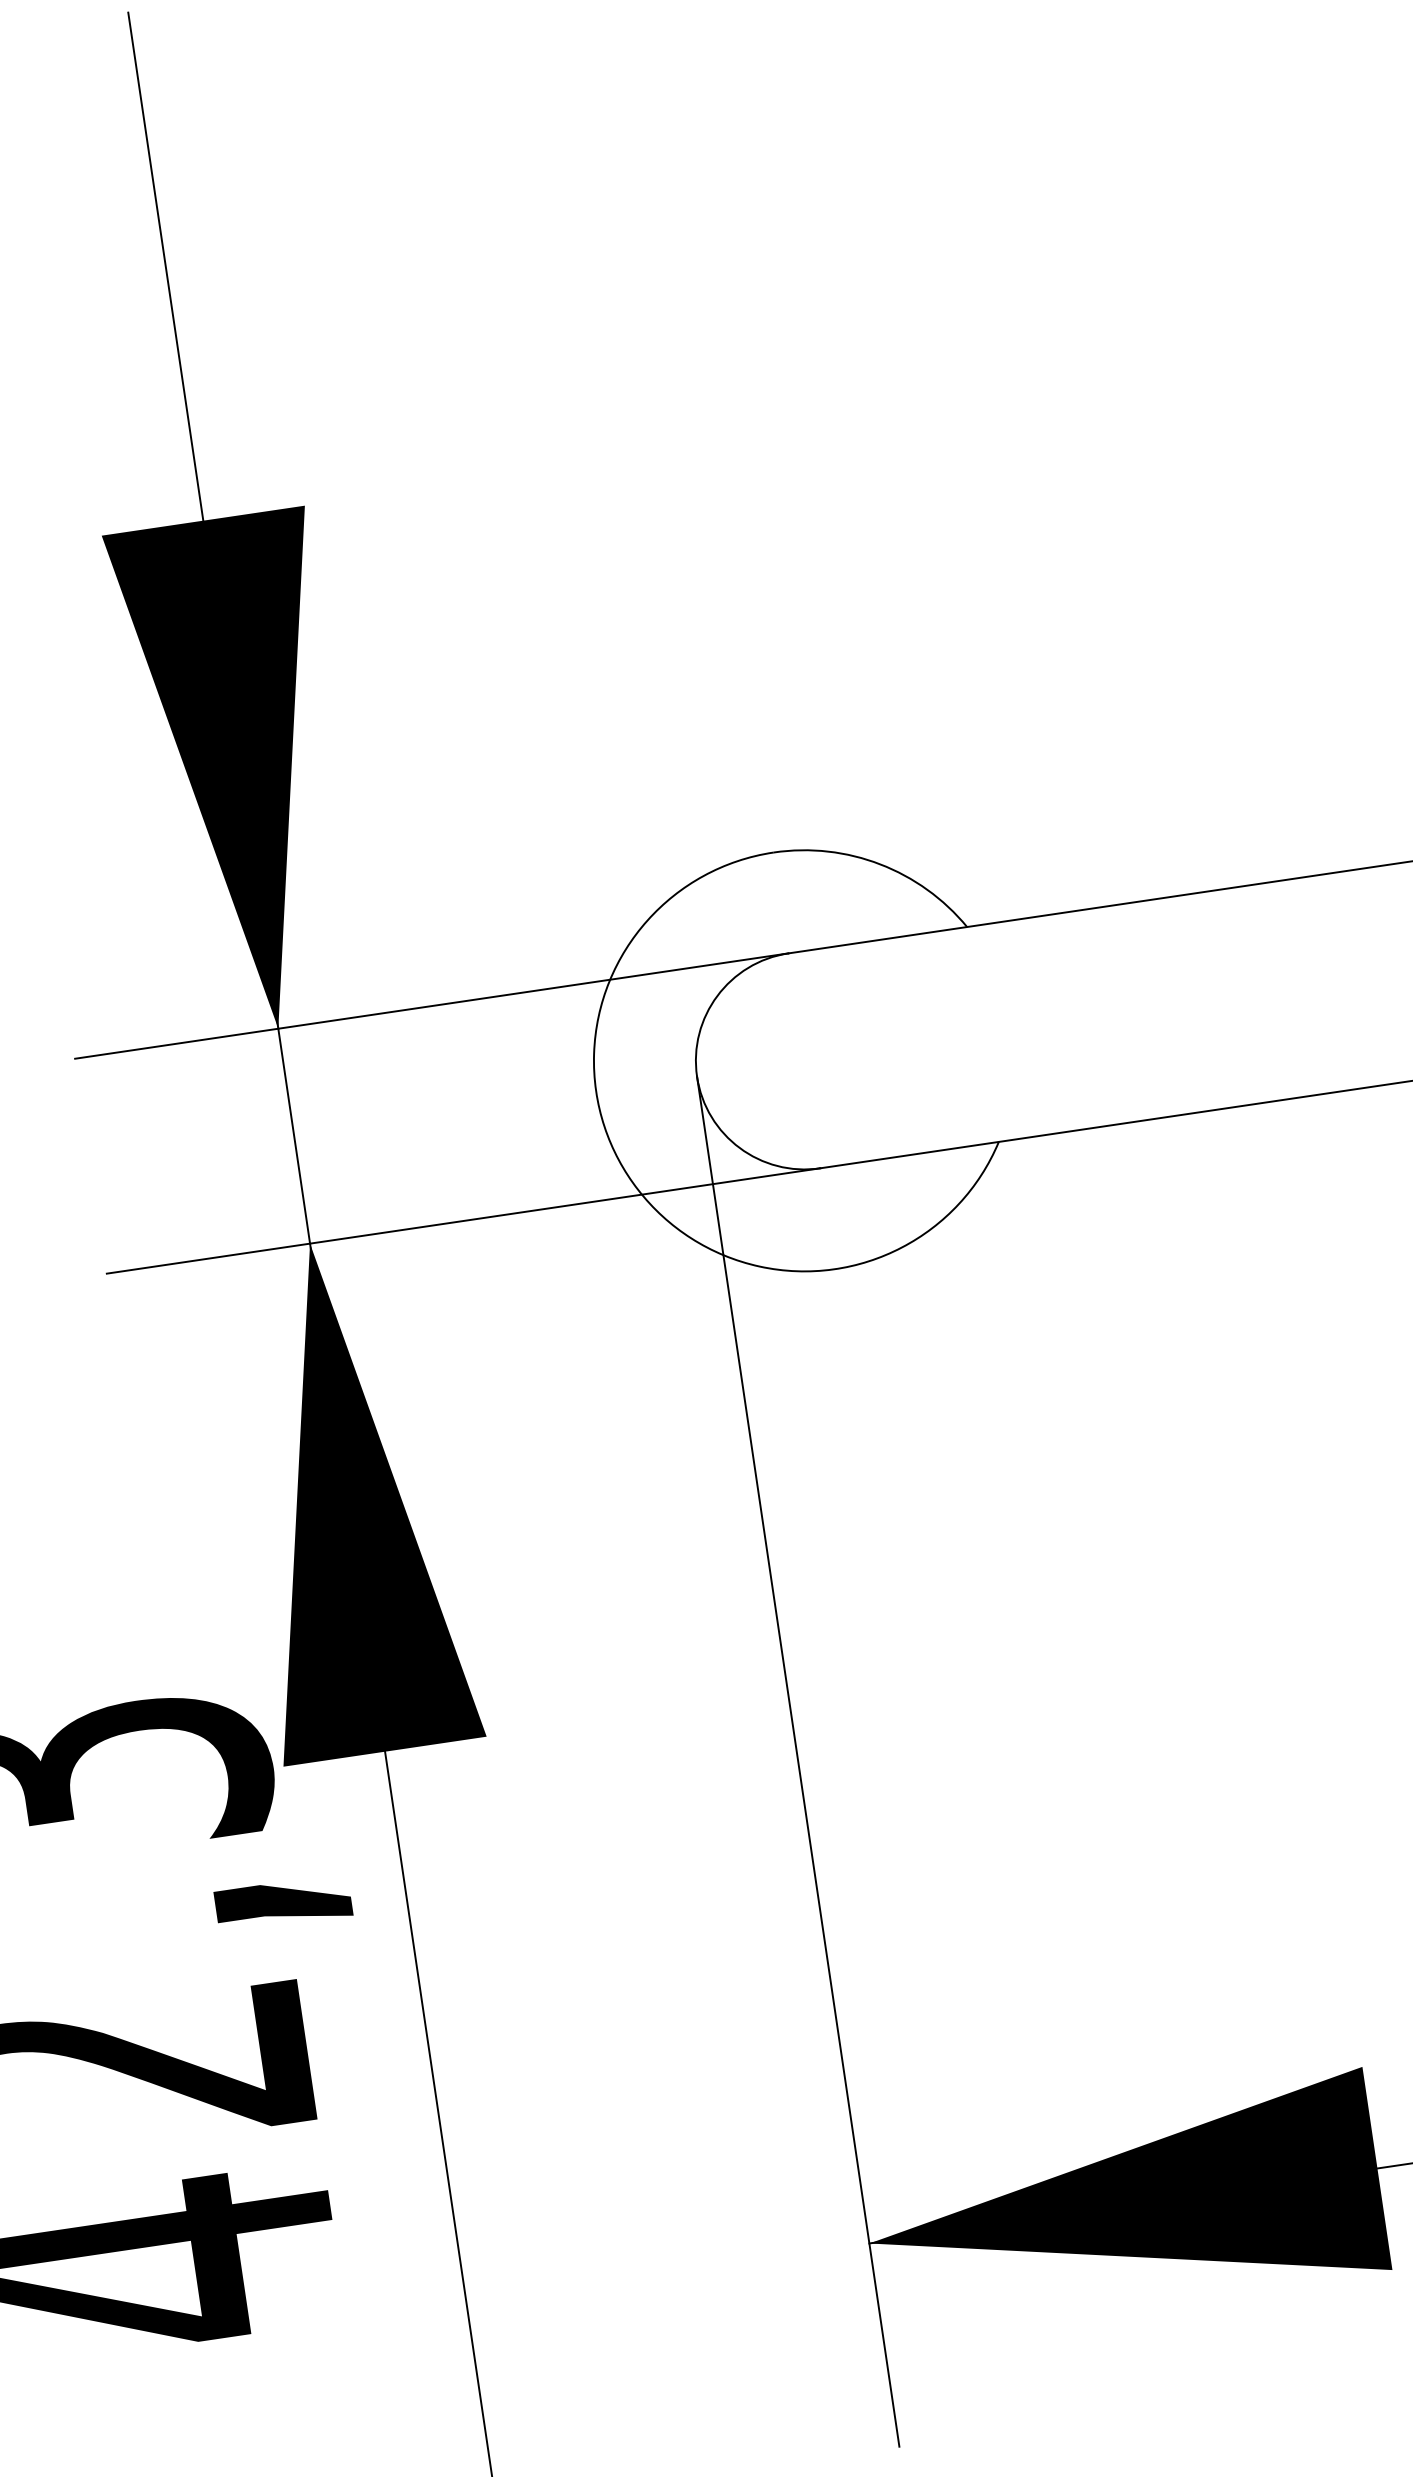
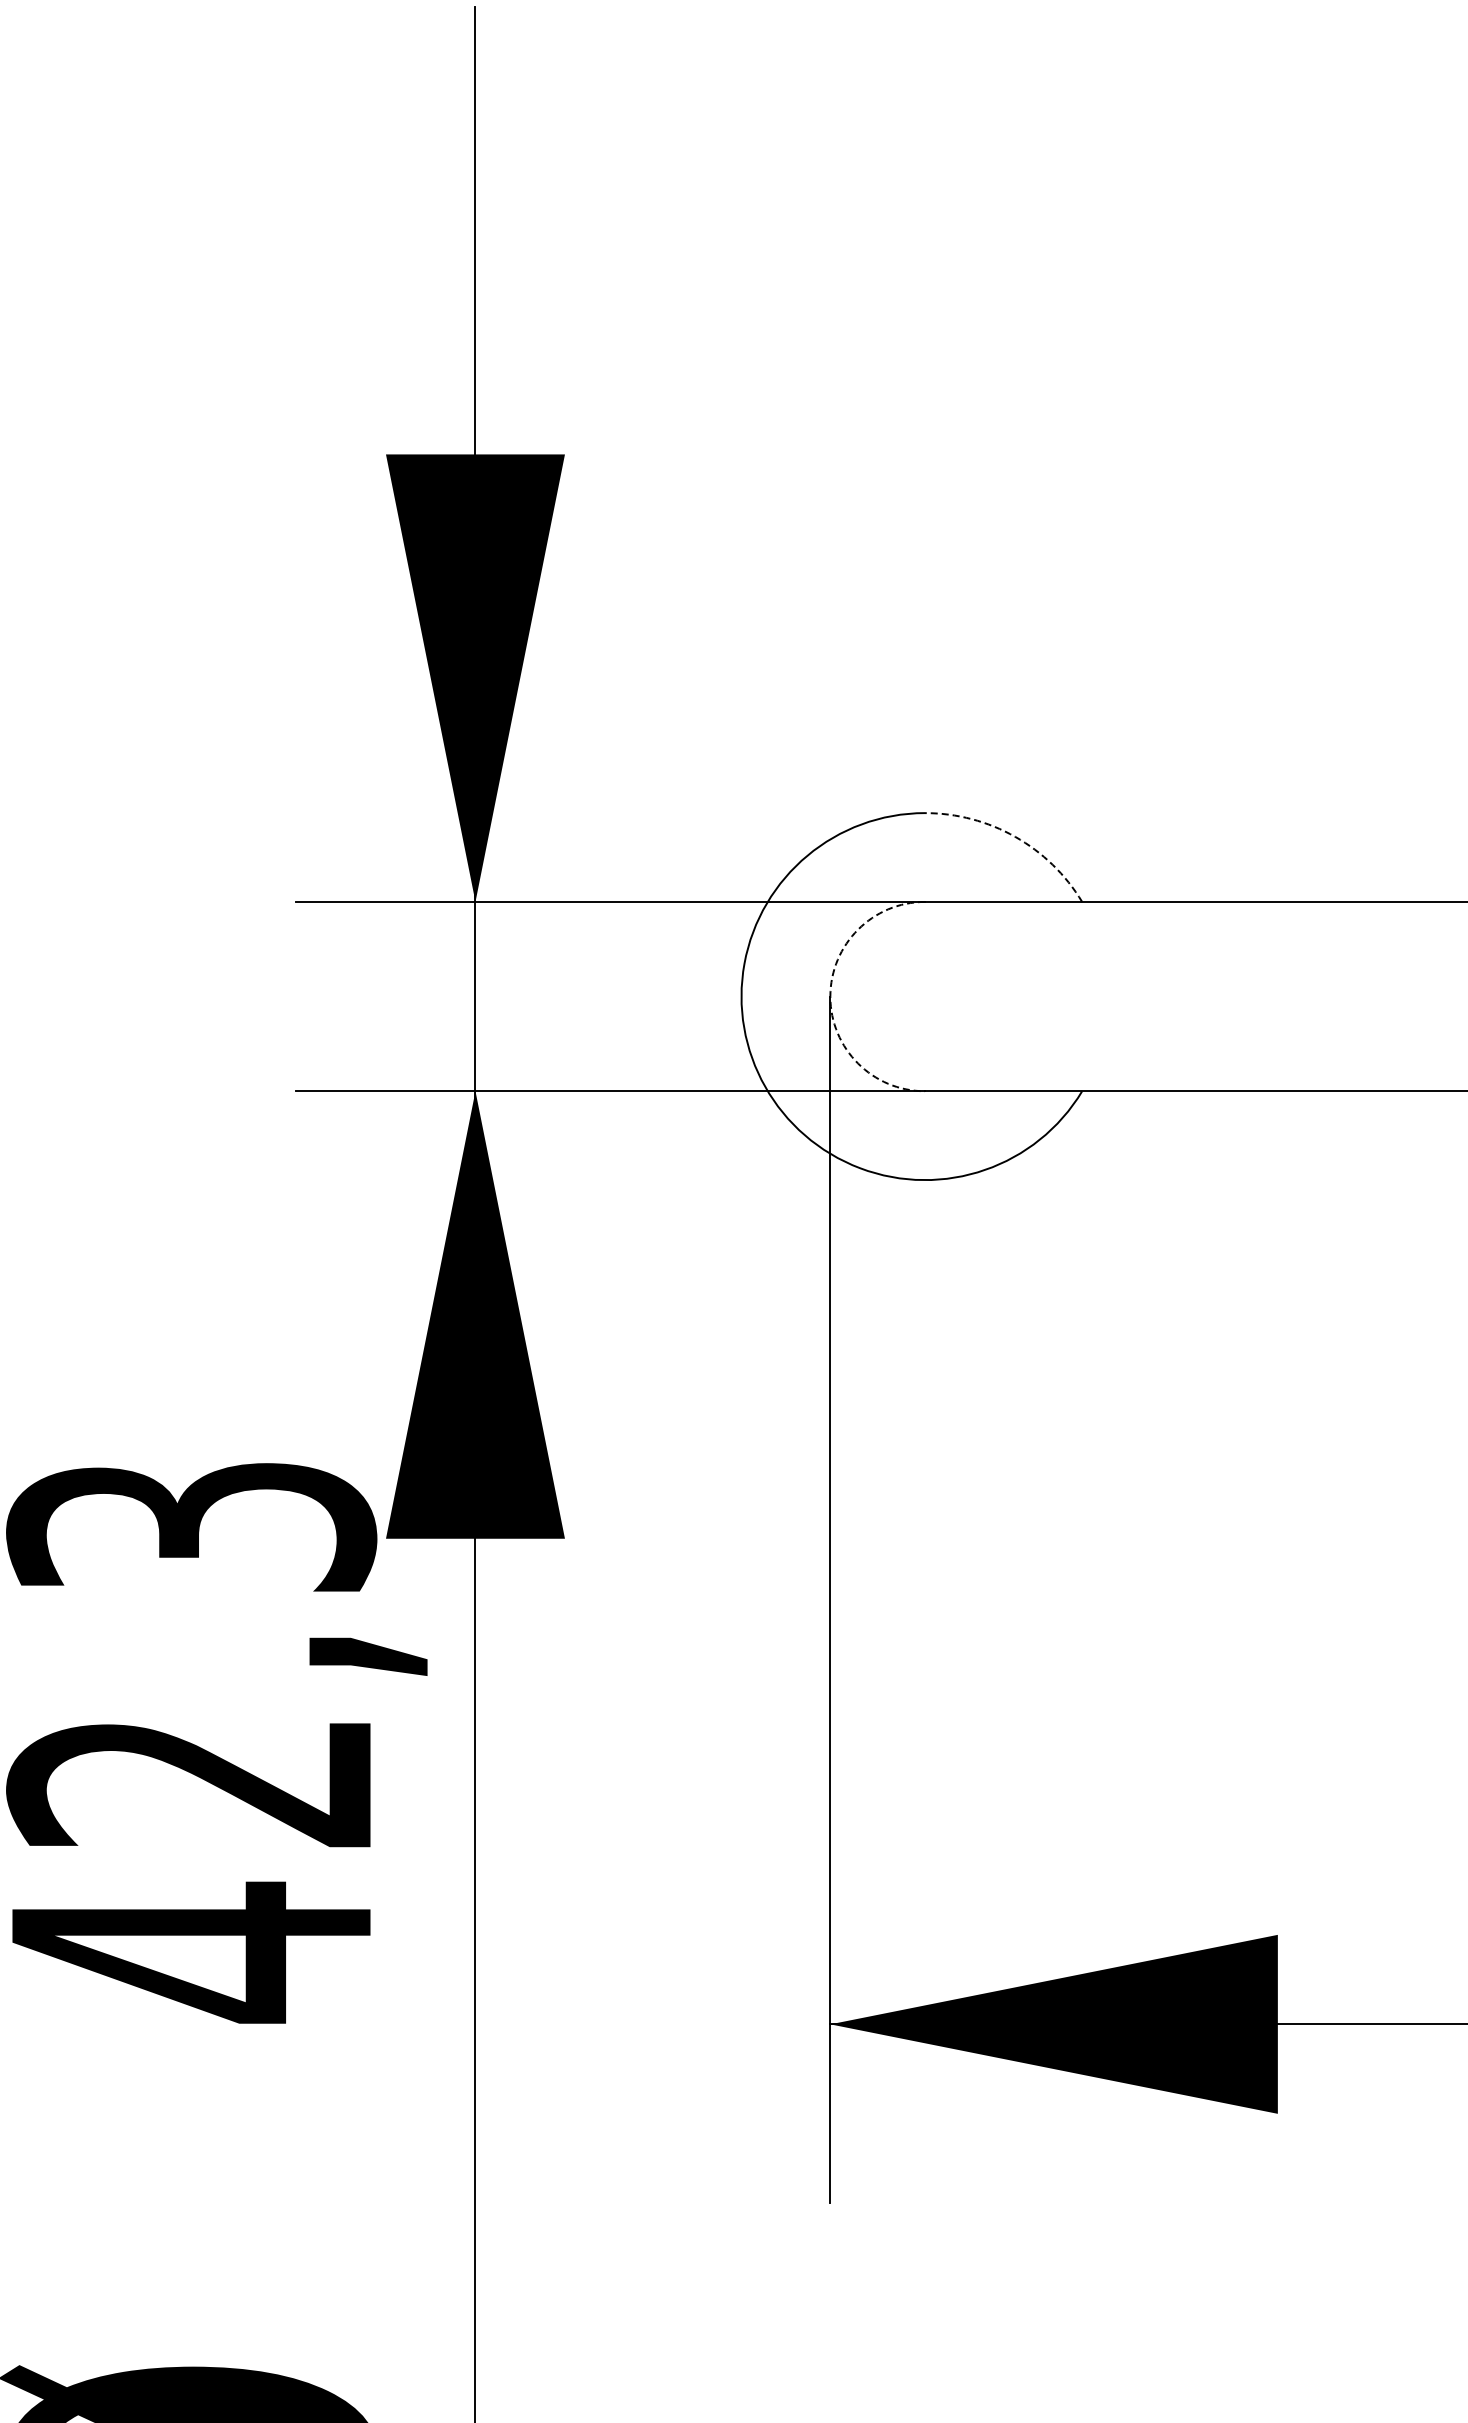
arc: (880, 863) -> (1015, 836), solid -> dashed
arc: (697, 1076) -> (830, 996), solid -> dashed

